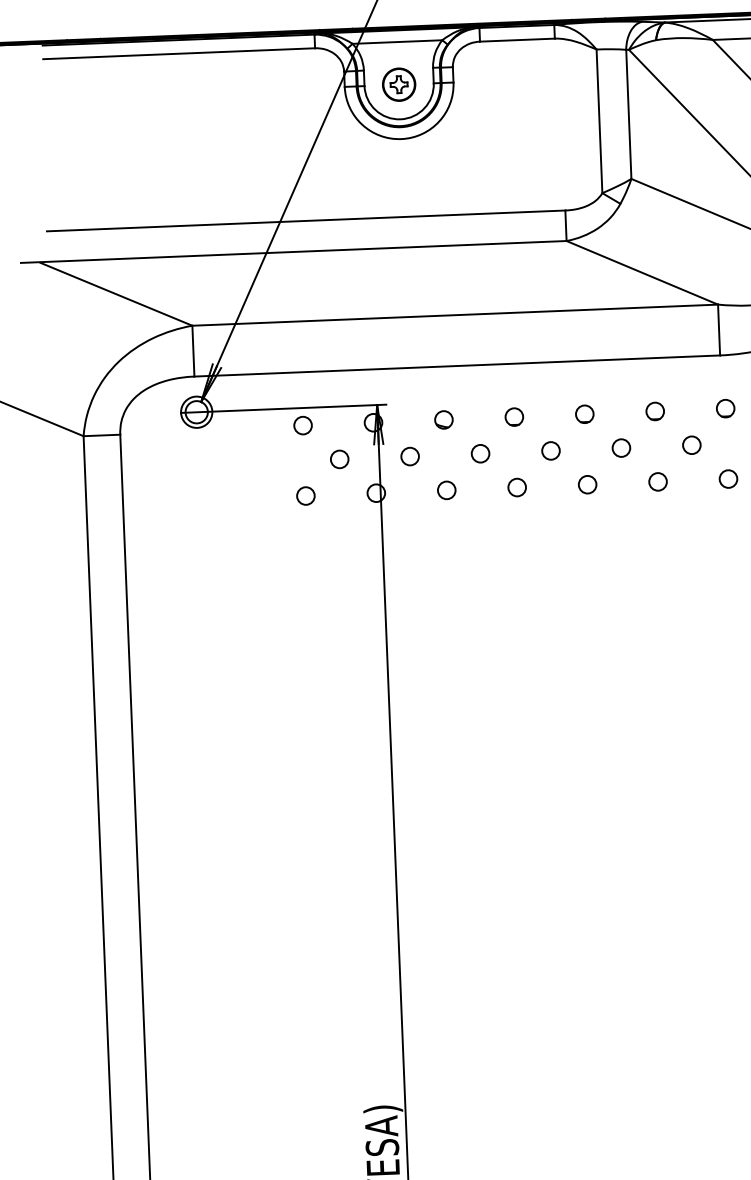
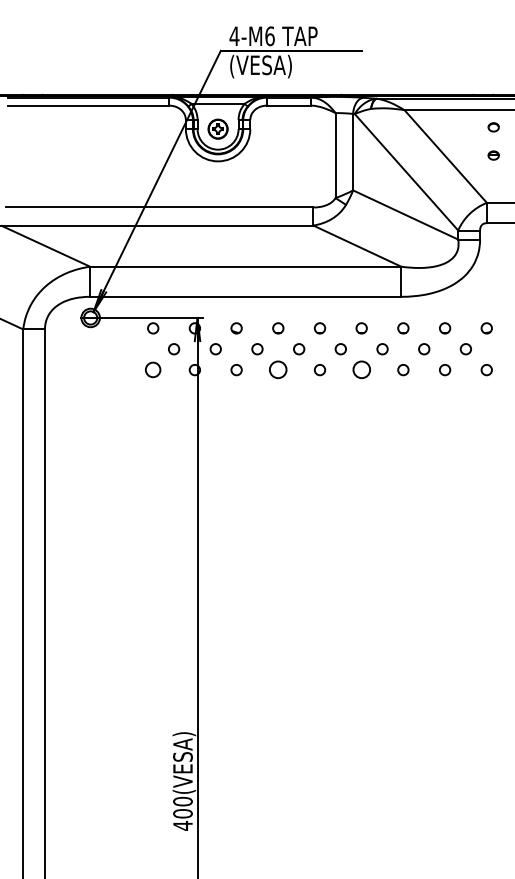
circle: (657, 482) -> (361, 370), size x1.6
circle: (517, 488) -> (278, 370), size x1.6
circle: (306, 496) -> (153, 370), size x1.4

